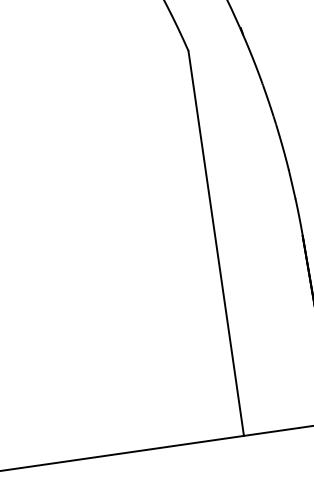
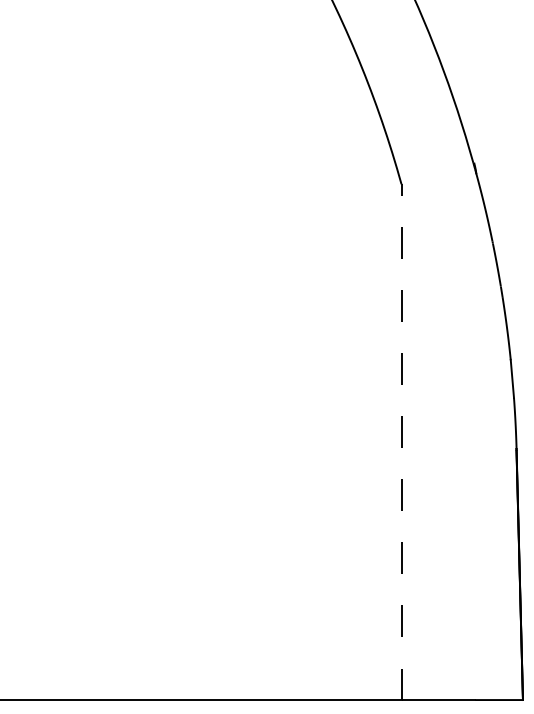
line: (216, 243) -> (401, 442), solid -> dashed

